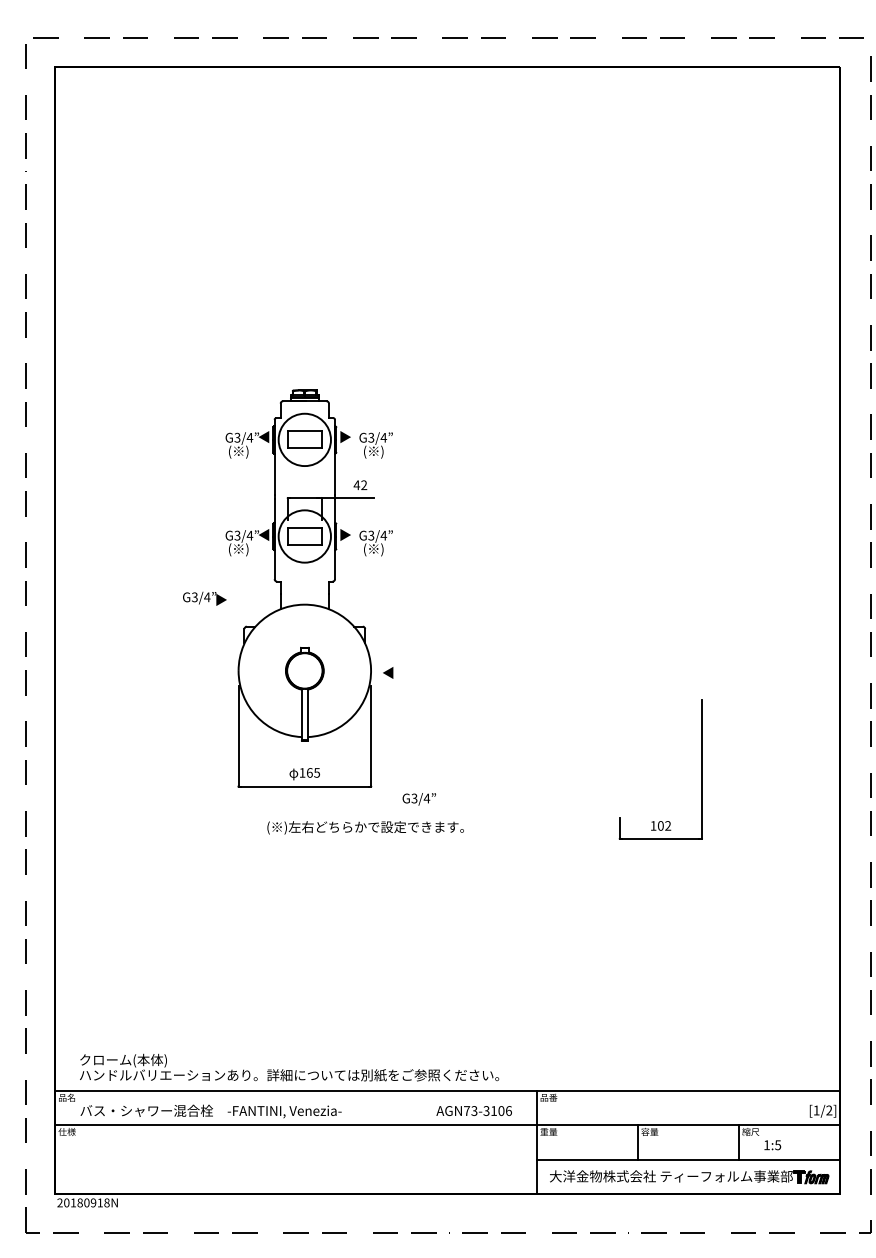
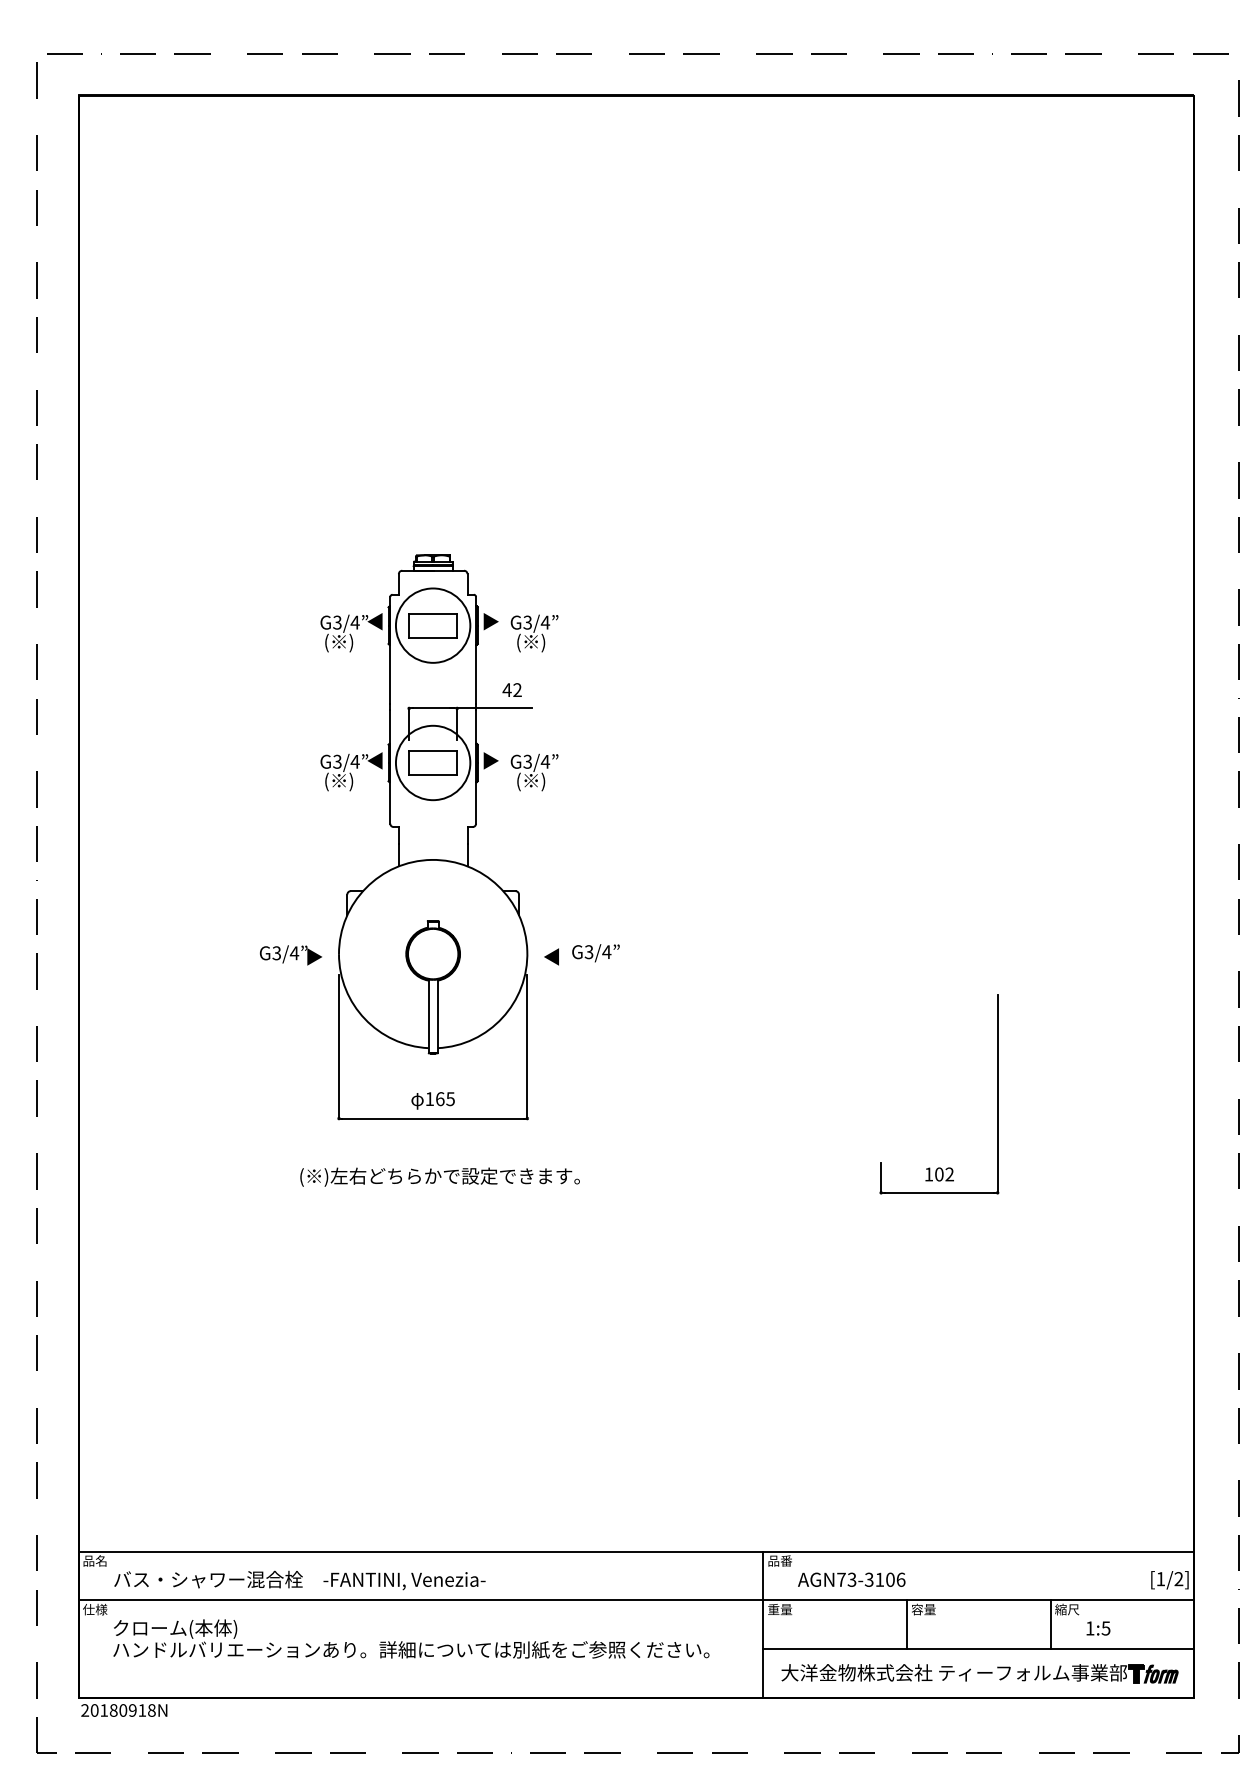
text: (204, 598) -> (290, 954), moved
text: (418, 799) -> (594, 953), moved
text: (365, 827) -> (439, 1176), moved
text: (289, 1067) -> (411, 1638), moved
text: (473, 1110) -> (850, 1579), moved

